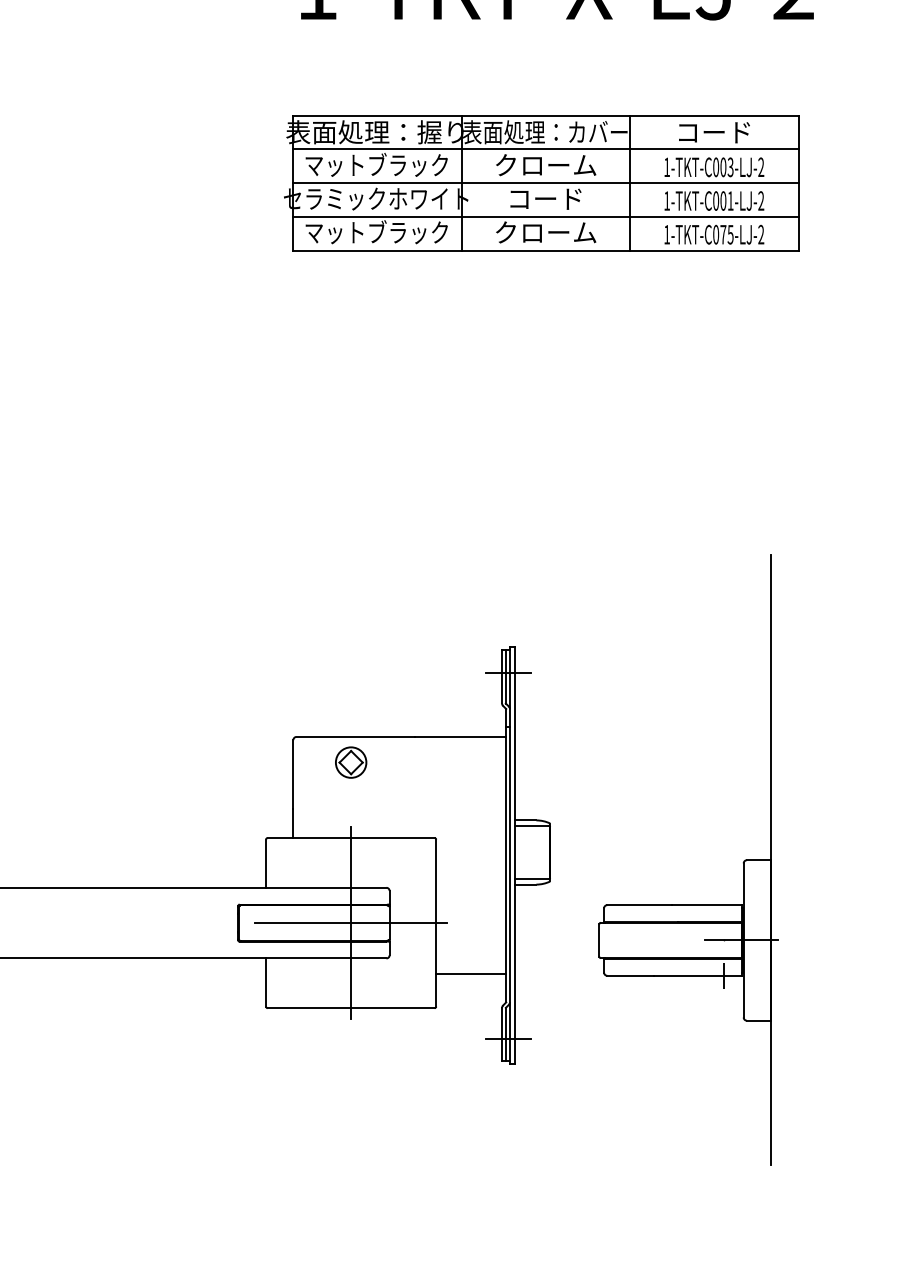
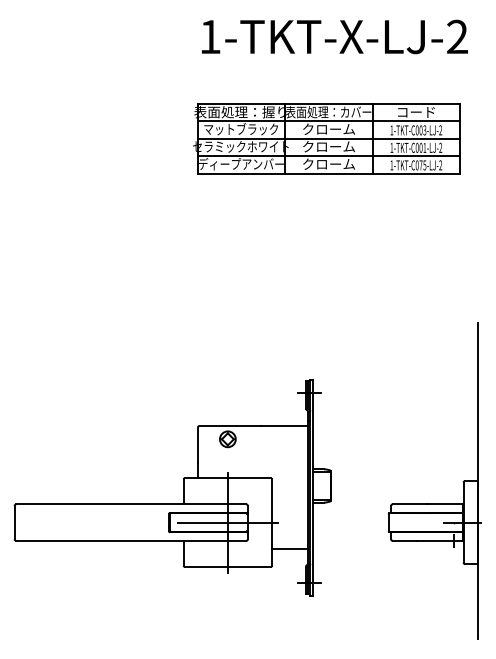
text: (545, 198) -> (328, 146), コード -> クローム
text: (377, 231) -> (241, 163), マットブラック -> ディープアンバー
part: (687, 903) -> (434, 503), moved

